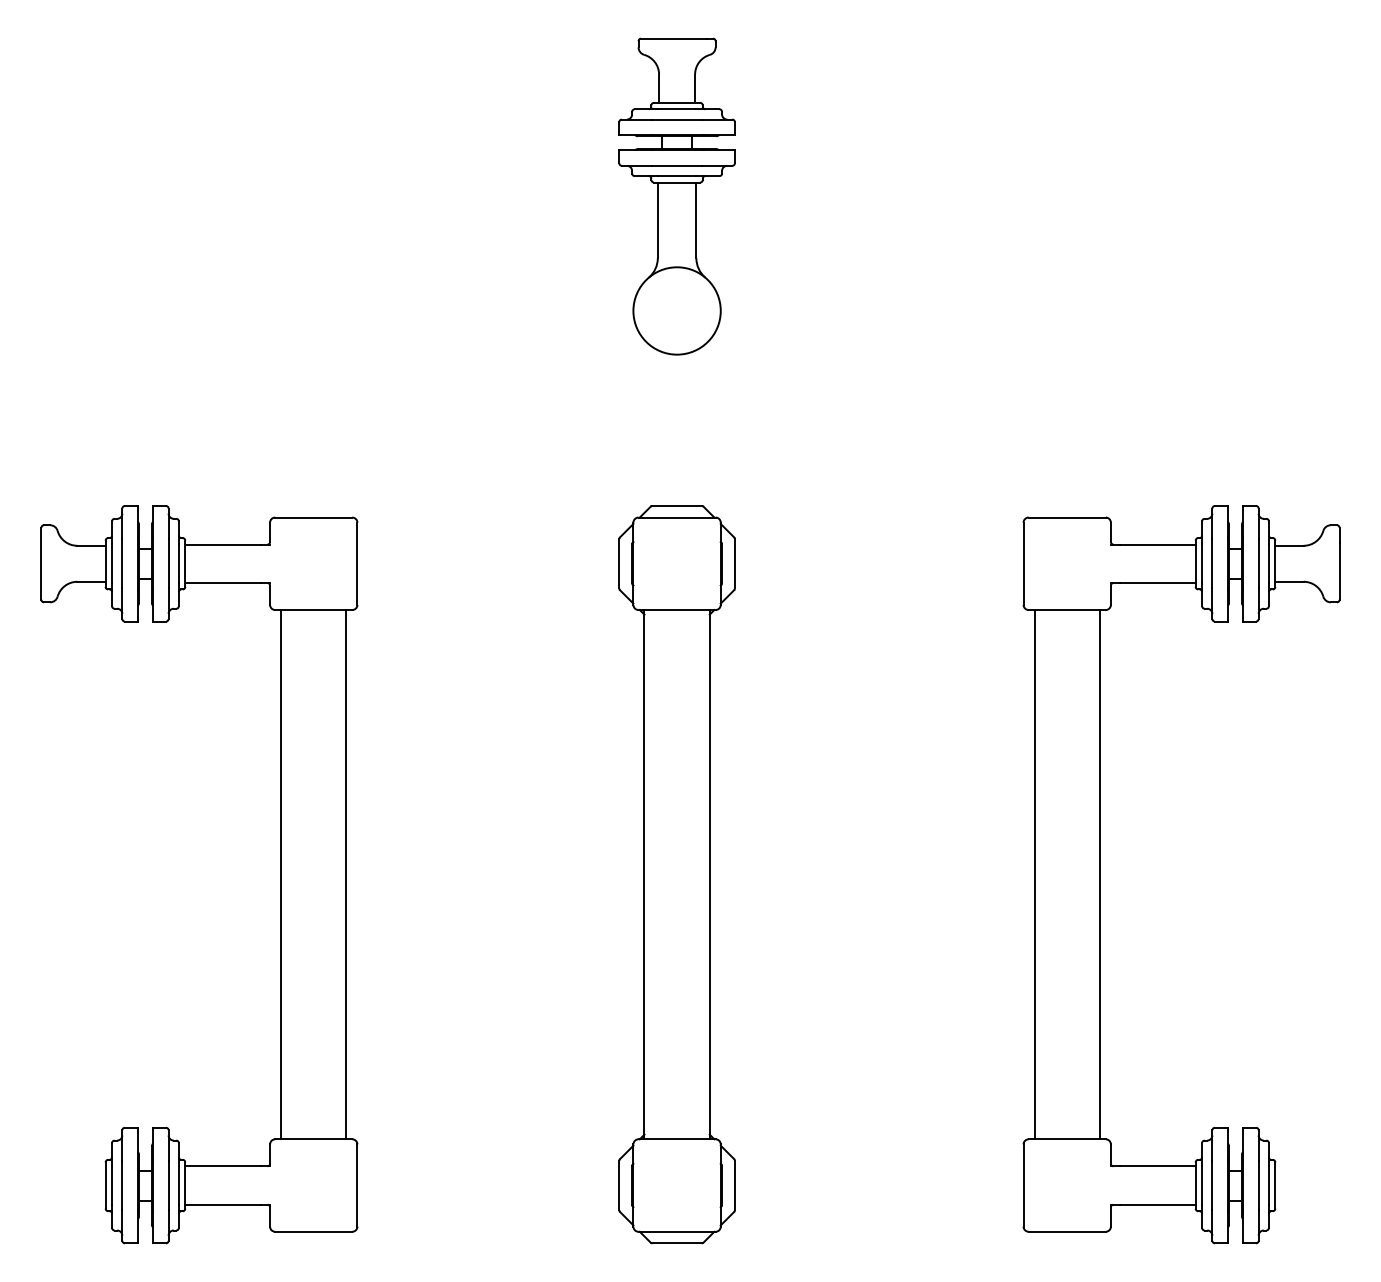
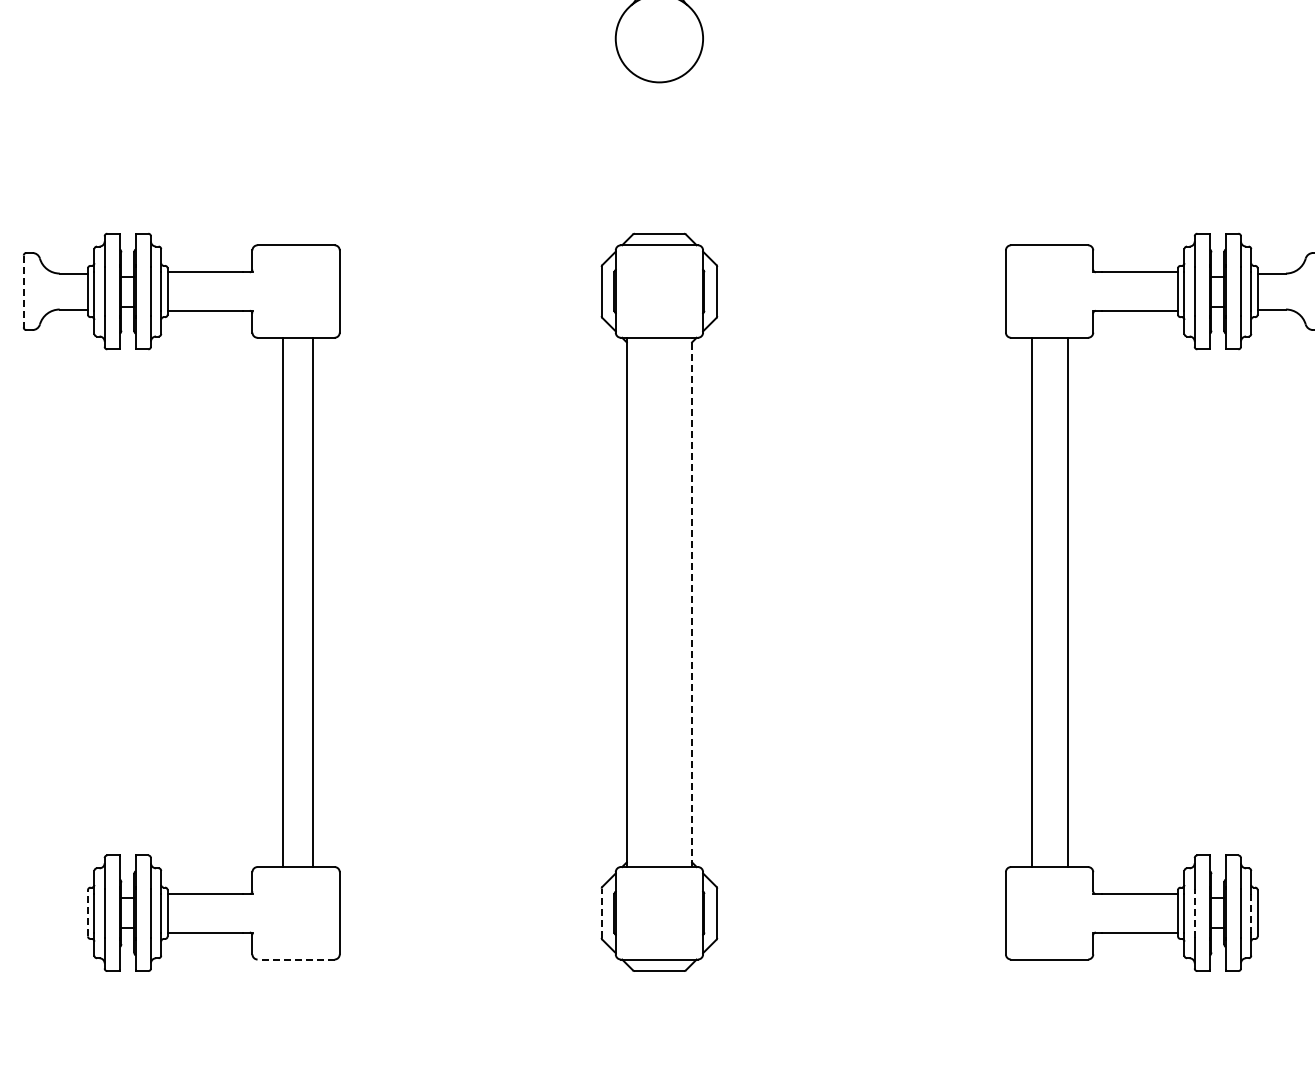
line: (41, 563) -> (23, 291), solid -> dashed
line: (281, 874) -> (313, 602), moved
line: (346, 874) -> (282, 602), moved
line: (709, 874) -> (691, 602), solid -> dashed
line: (1034, 874) -> (1067, 602), moved
line: (1099, 874) -> (1031, 602), moved
line: (105, 1185) -> (87, 913), solid -> dashed
line: (619, 1185) -> (601, 913), solid -> dashed
line: (1212, 1185) -> (1194, 913), solid -> dashed
line: (1268, 1186) -> (1250, 914), solid -> dashed
line: (313, 1231) -> (295, 959), solid -> dashed

